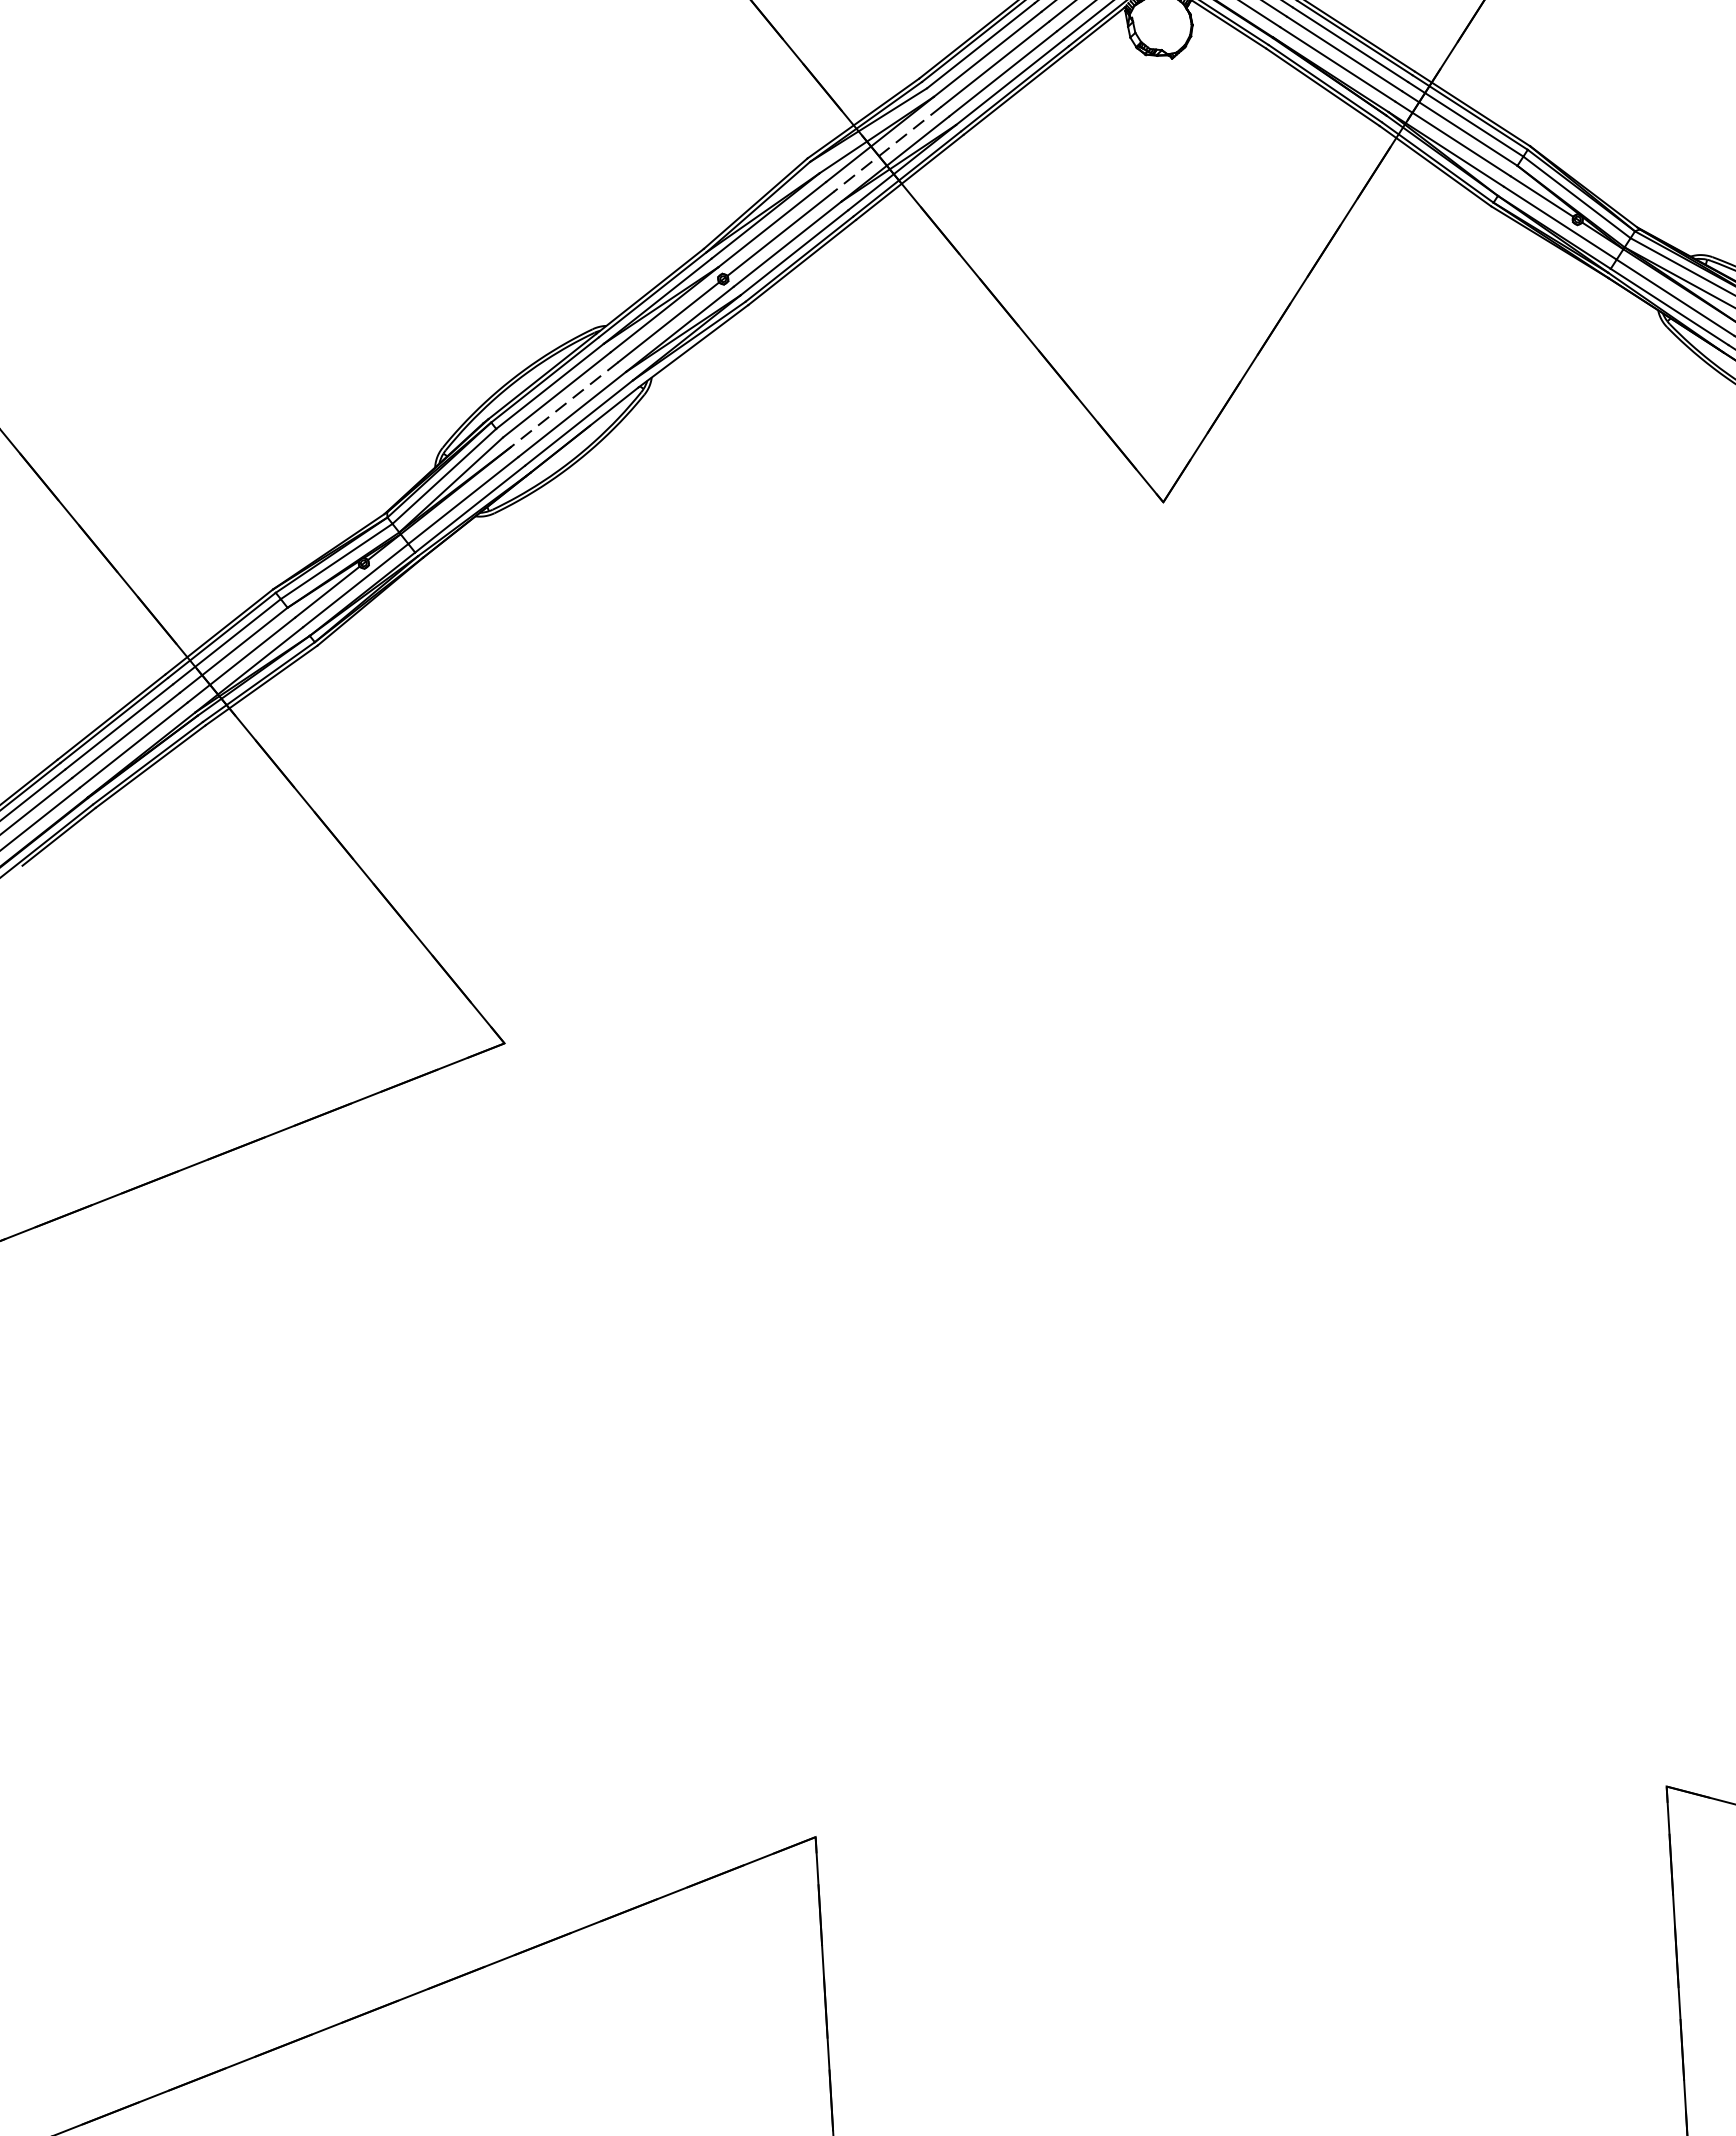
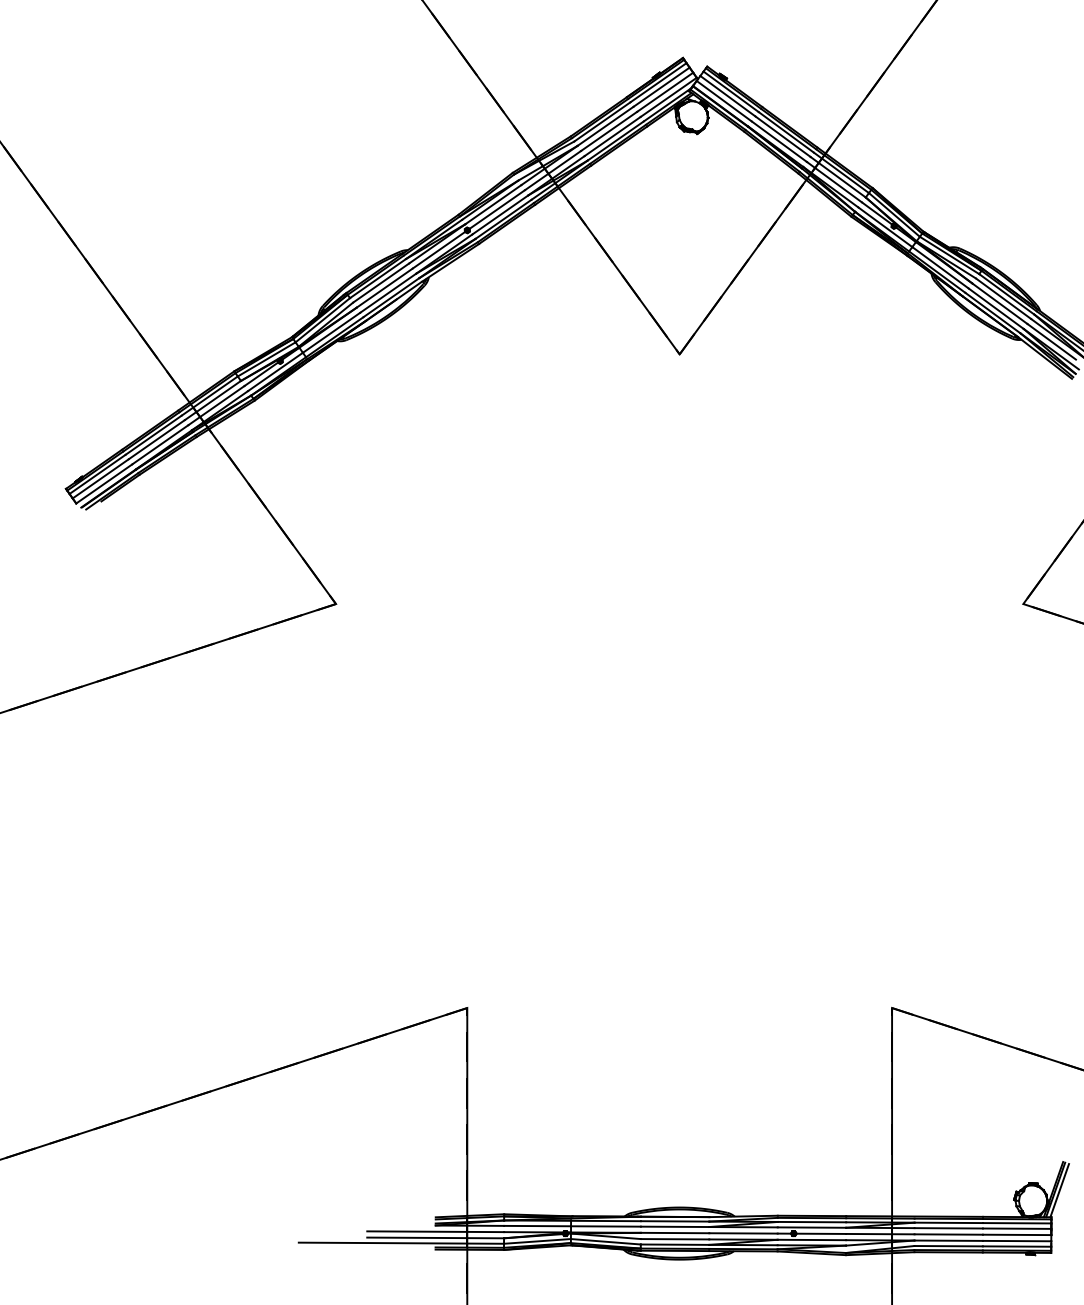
line: (886, 149) -> (552, 170), dashed -> solid
line: (564, 405) -> (384, 288), dashed -> solid

